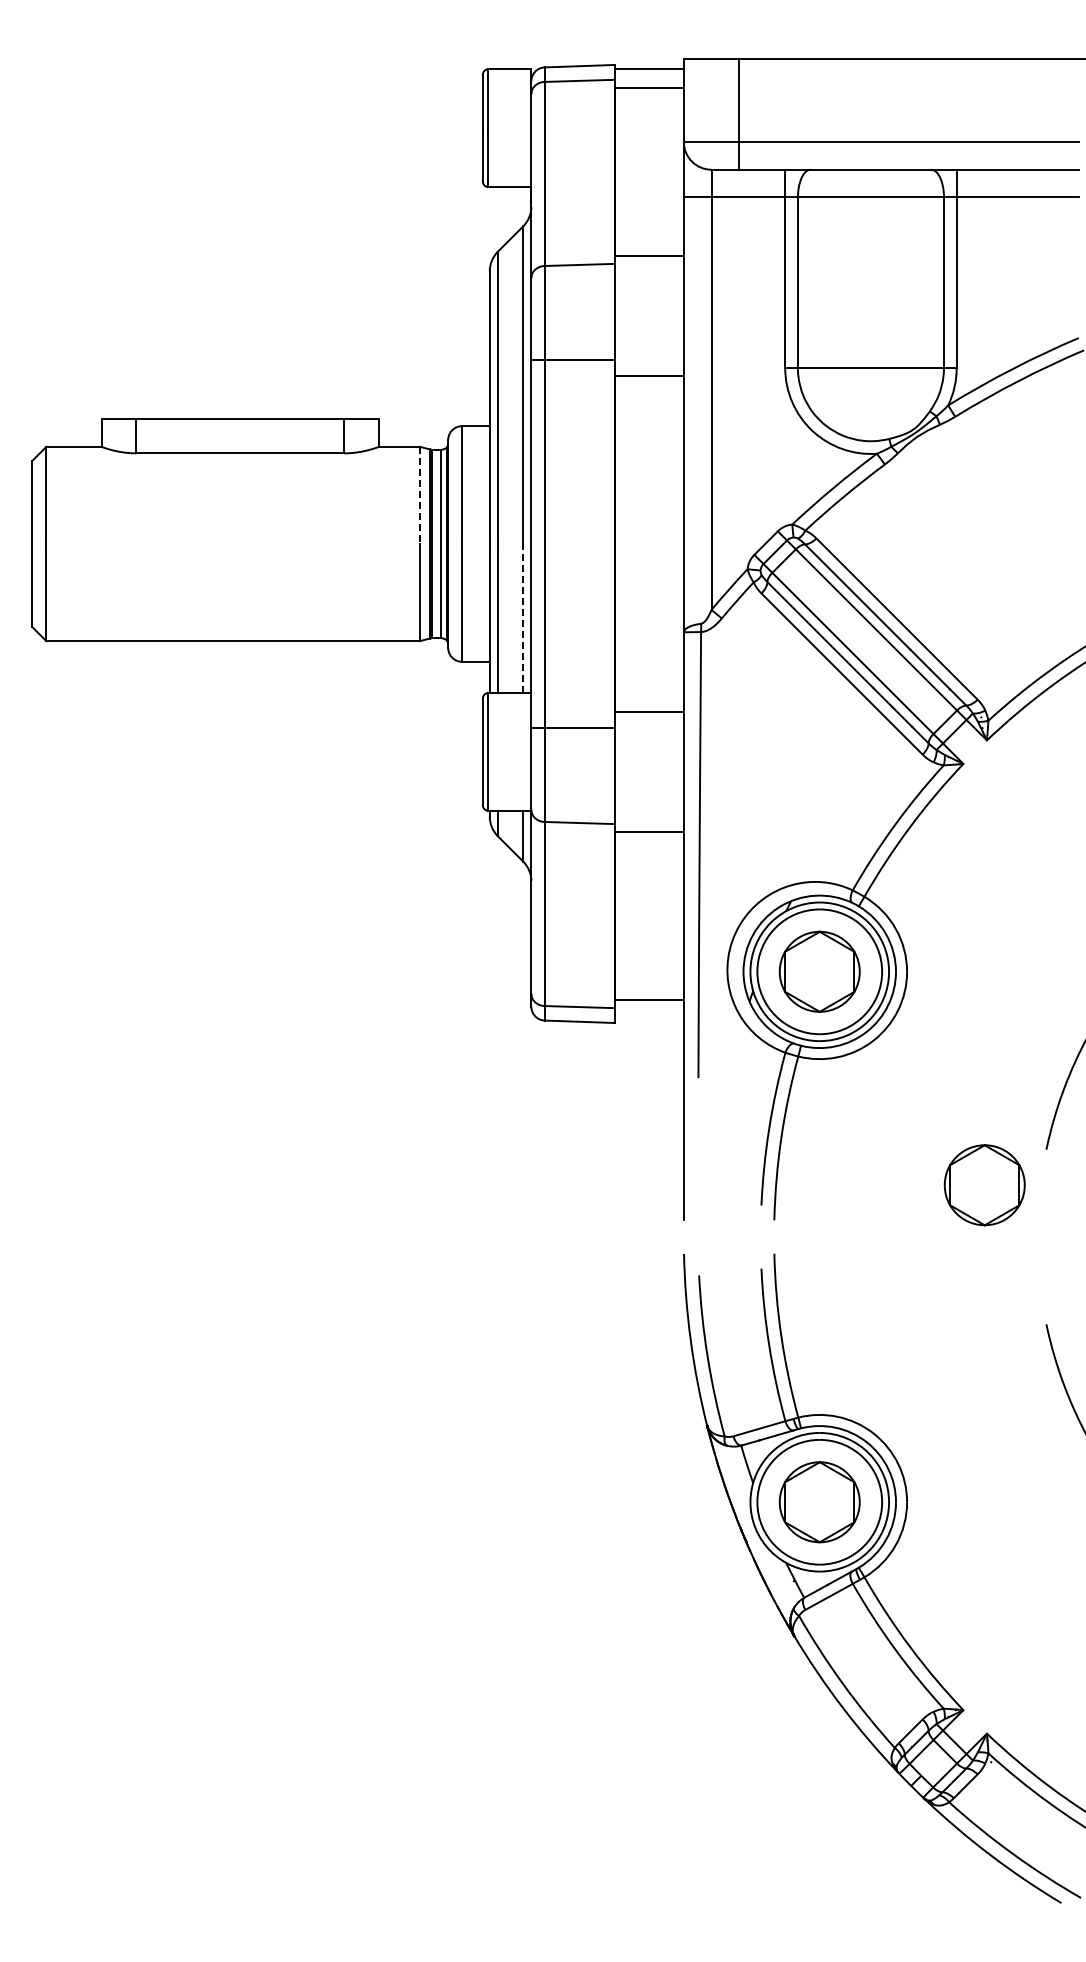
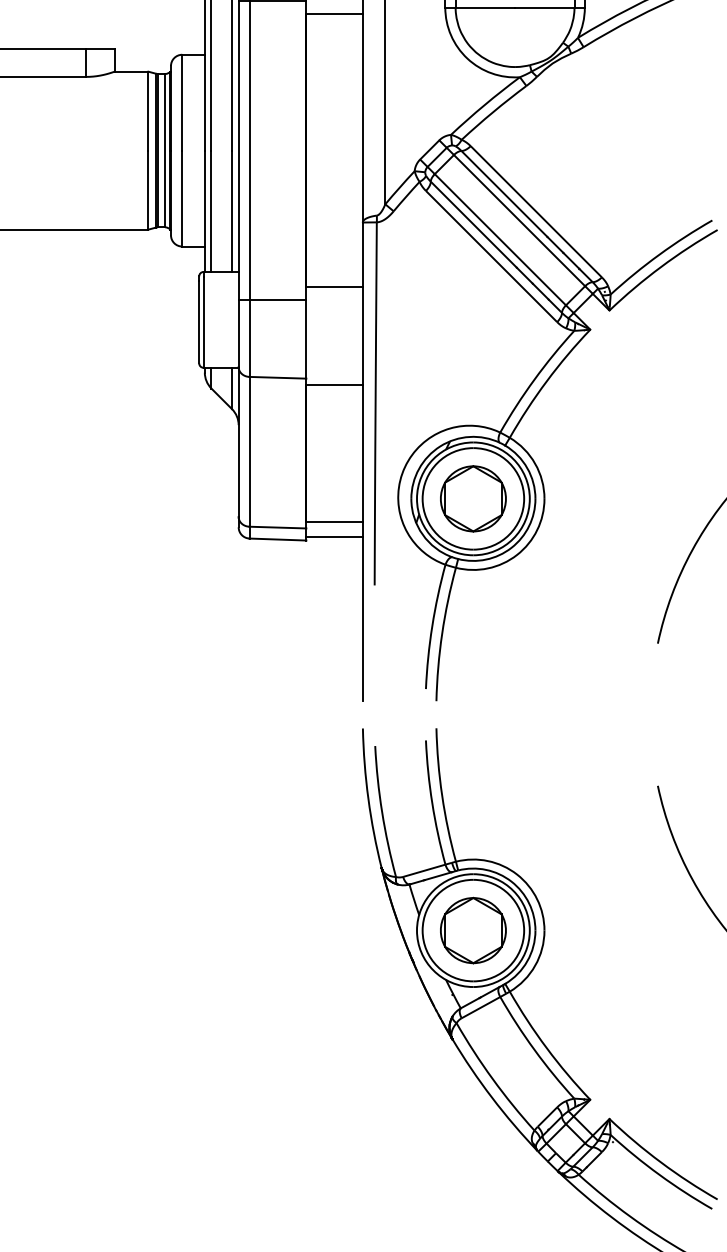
line: (420, 495) -> (148, 111), dashed -> solid
line: (523, 618) -> (232, 211), dashed -> solid
line: (648, 1018) -> (334, 536), added
part: (984, 1185) -> (607, 672), removed

